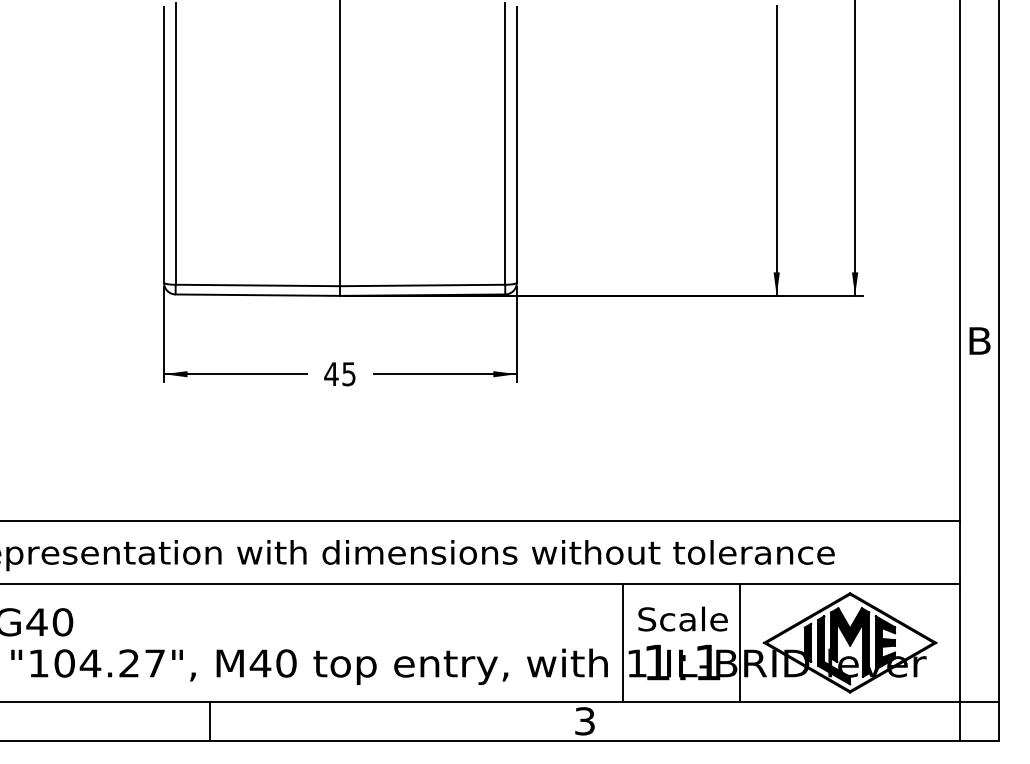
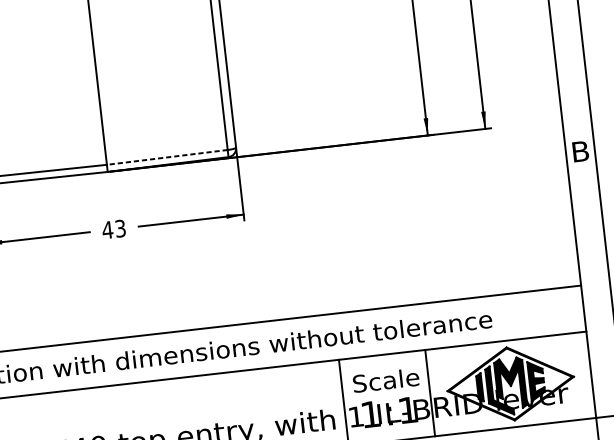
line: (422, 285) -> (167, 157), solid -> dashed
text: (349, 373) -> (120, 228), 45 -> 43

